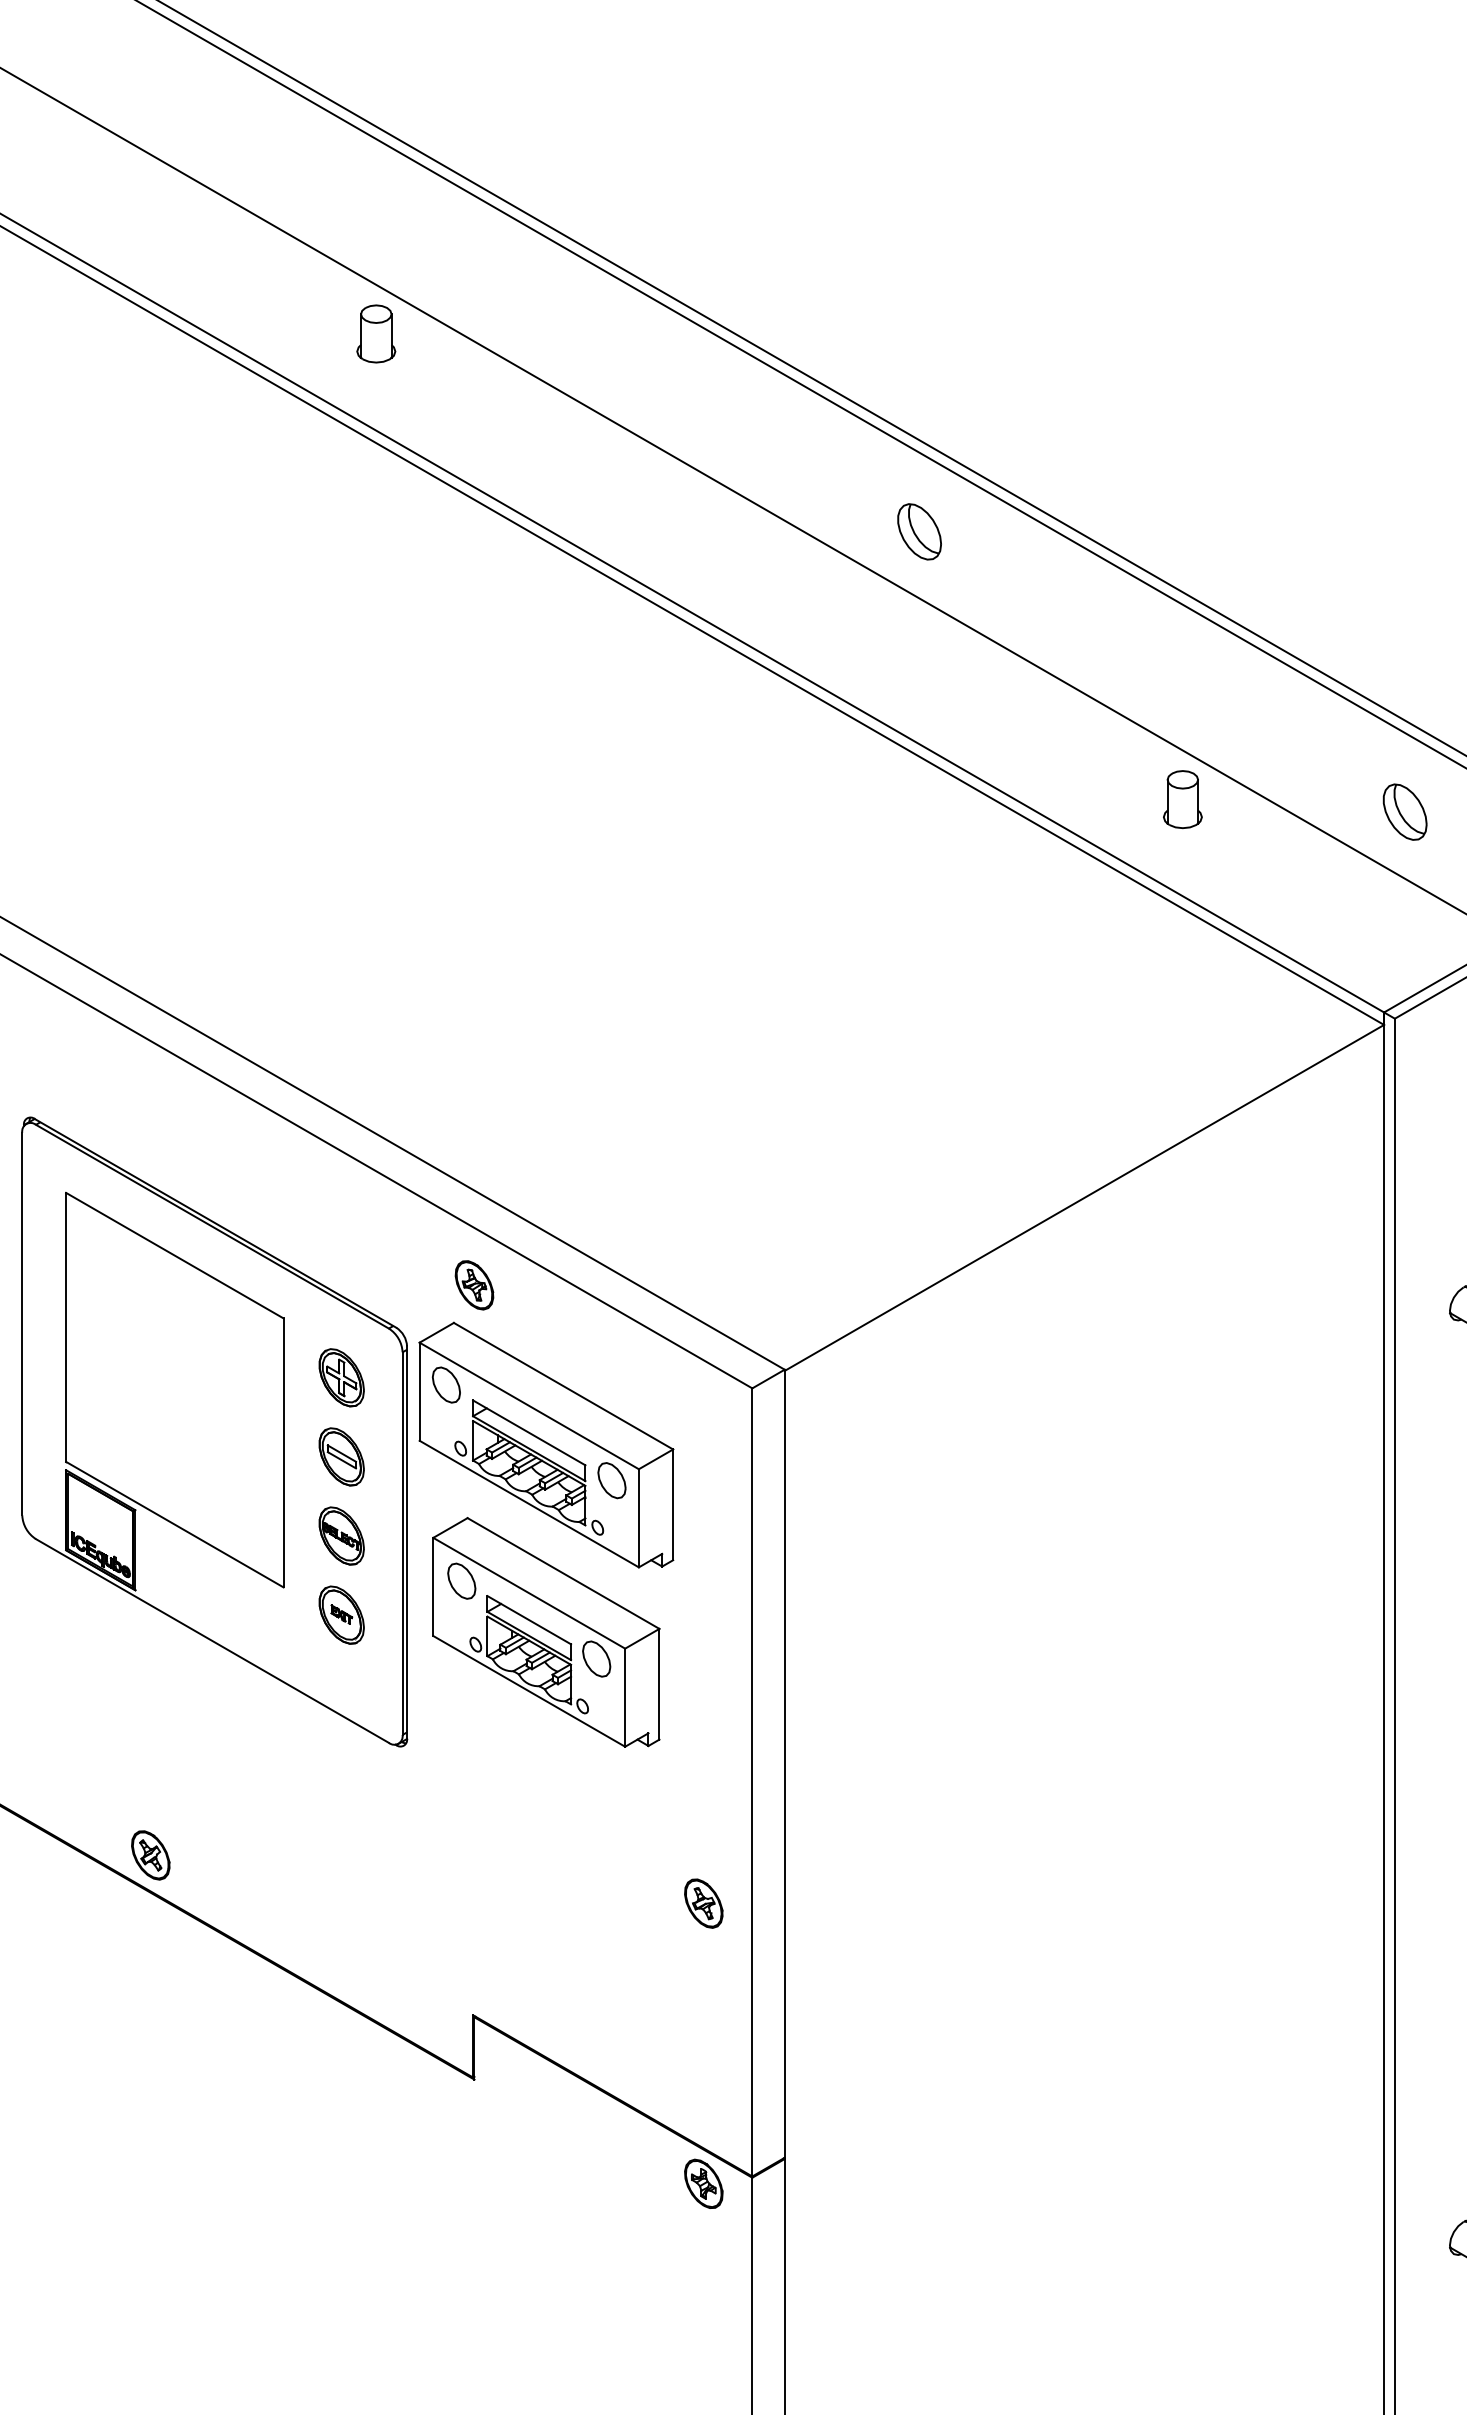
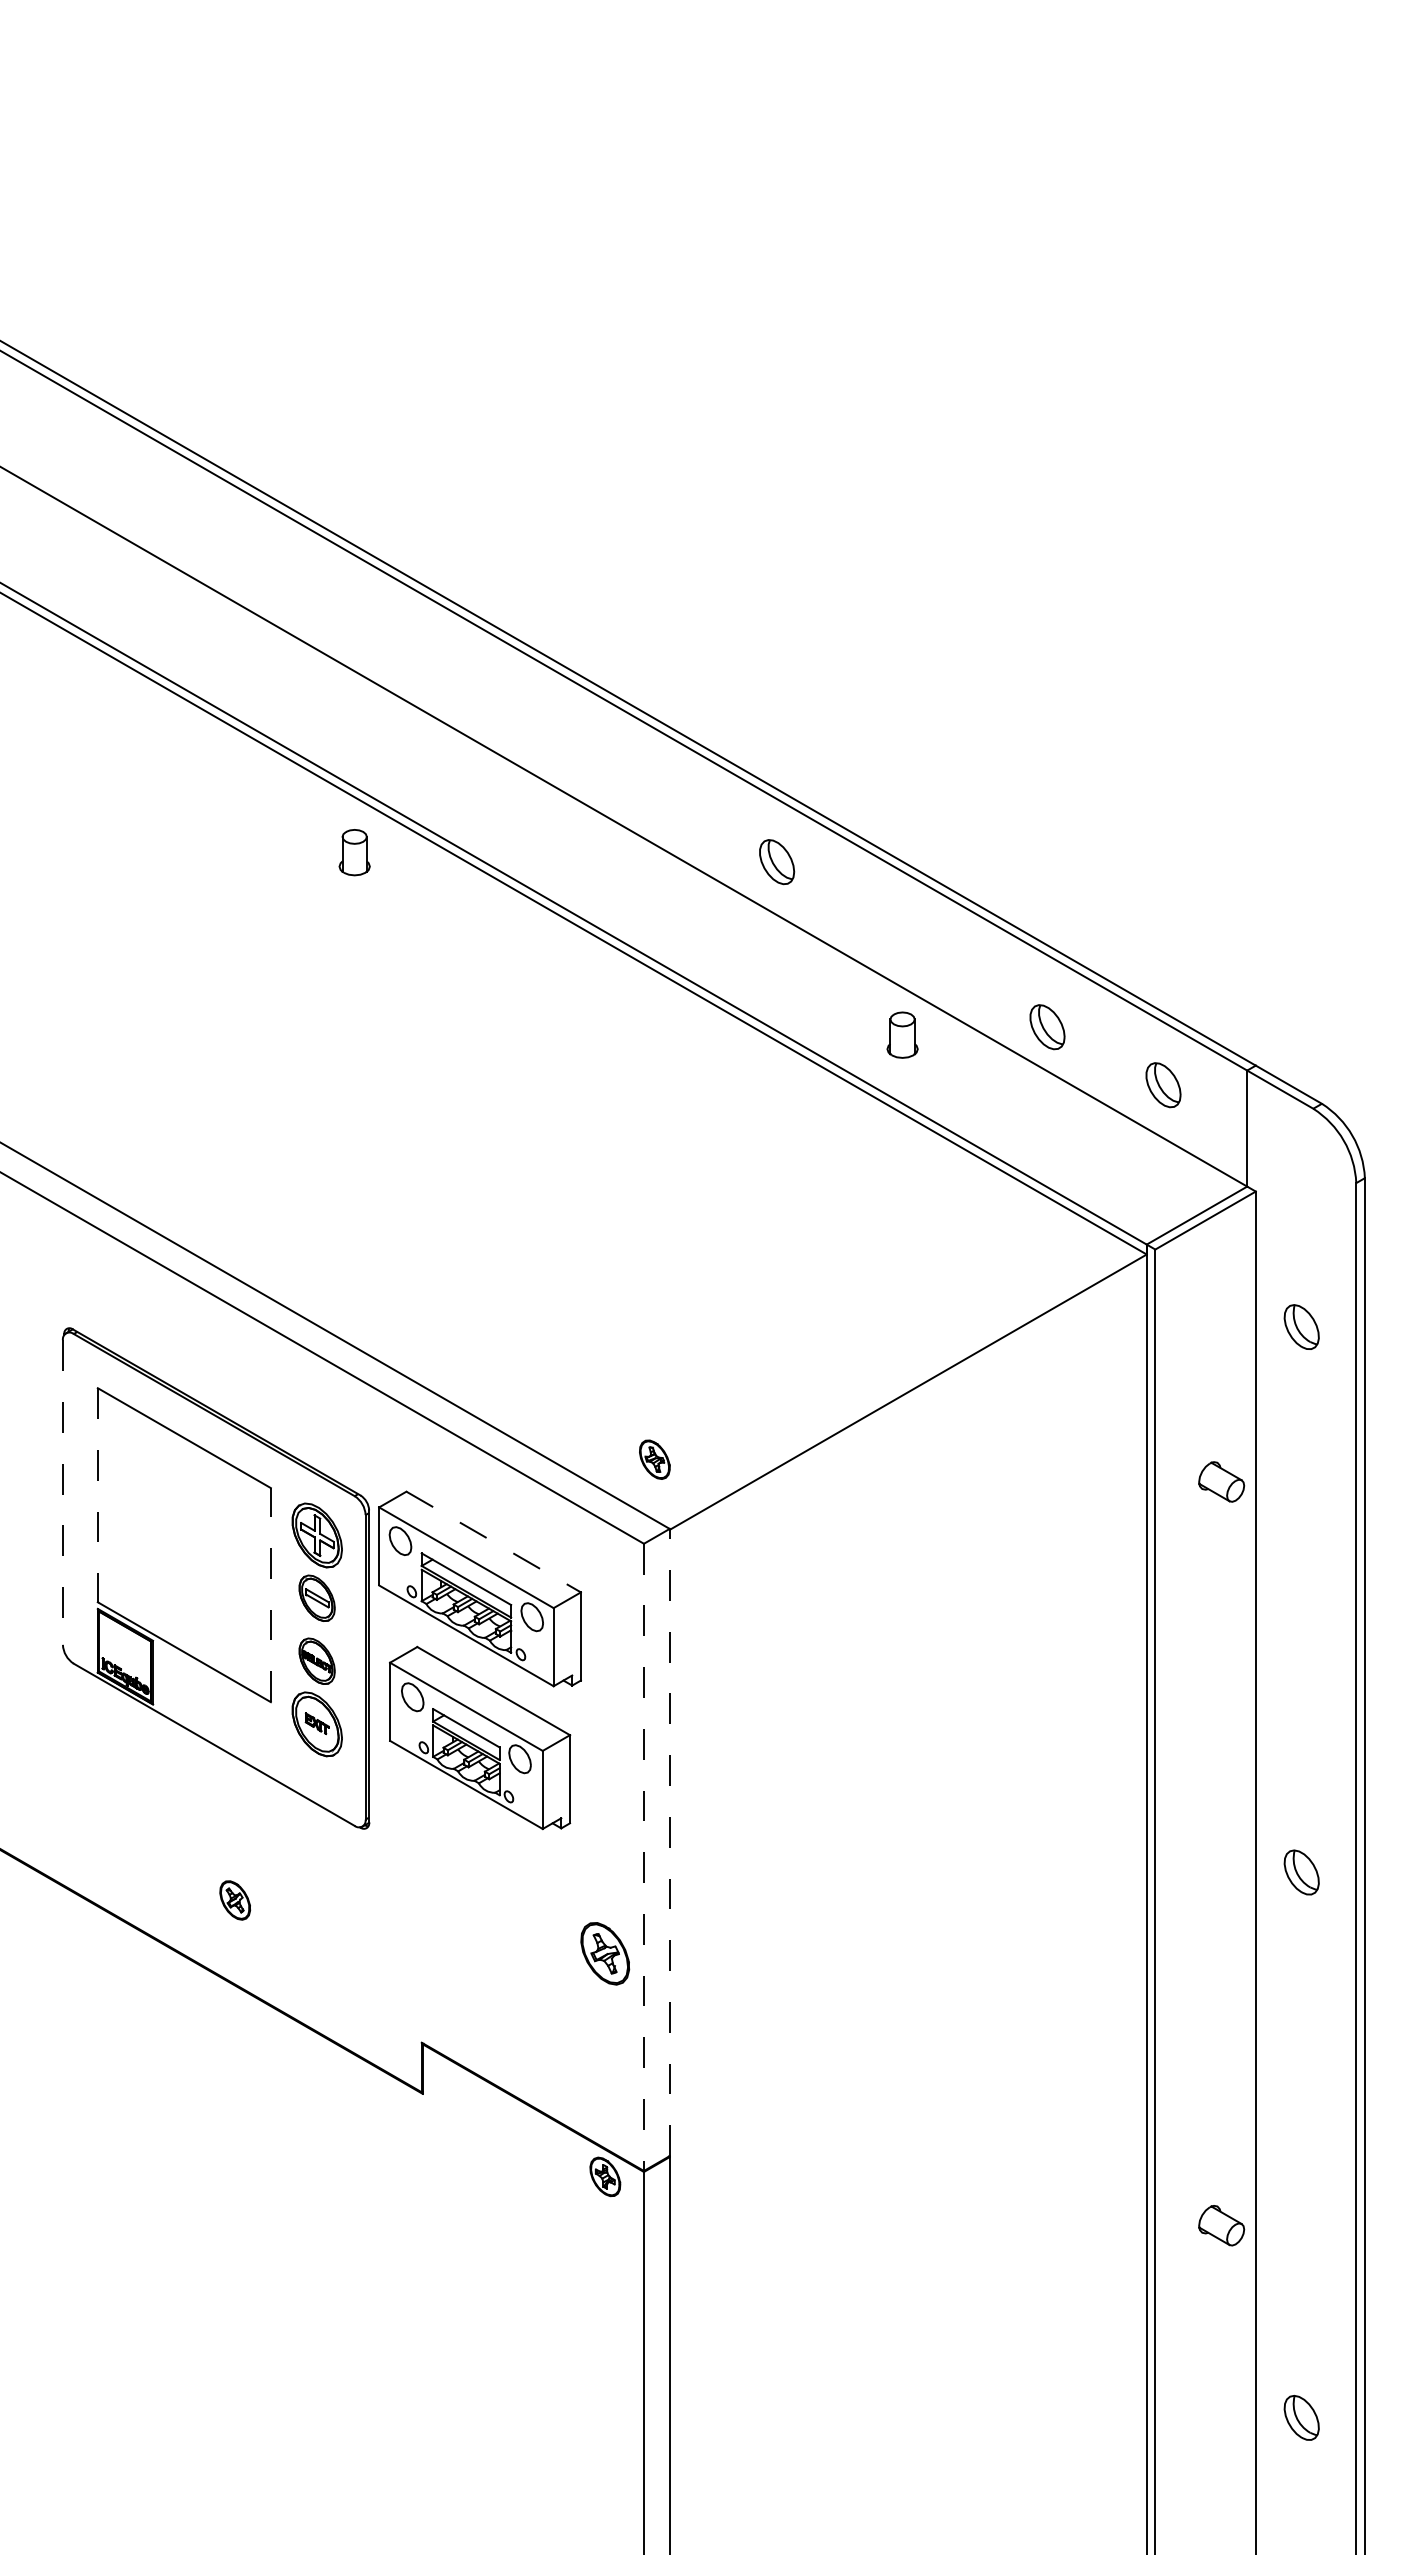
part: (376, 333) -> (354, 852), moved
part: (1259, 739) -> (1047, 1027), added
part: (1182, 798) -> (902, 1034), moved
part: (474, 1285) -> (654, 1459), moved
line: (21, 1325) -> (62, 1493), solid -> dashed
line: (65, 1327) -> (97, 1495), solid -> dashed
part: (340, 1376) -> (316, 1534), size x1.4
line: (563, 1386) -> (493, 1542), solid -> dashed
line: (283, 1452) -> (270, 1594), solid -> dashed
part: (340, 1614) -> (316, 1723), size x1.4
line: (784, 1763) -> (669, 1842), solid -> dashed
line: (751, 1782) -> (643, 1857), solid -> dashed
part: (151, 1855) -> (235, 1900), moved
part: (704, 1903) -> (605, 1953), size x1.6

